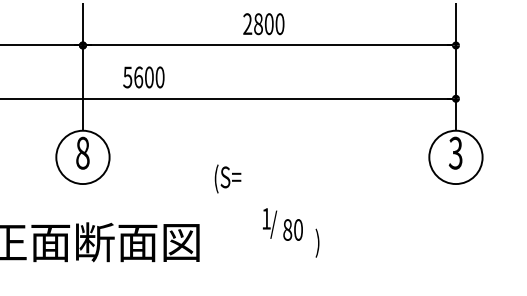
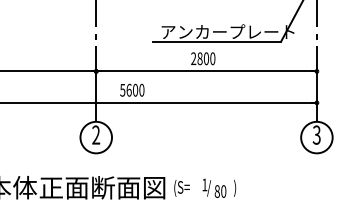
text: (83, 152) -> (96, 134), 8 -> 2
text: (227, 179) -> (181, 188), moved
text: (282, 223) -> (214, 187), moved

